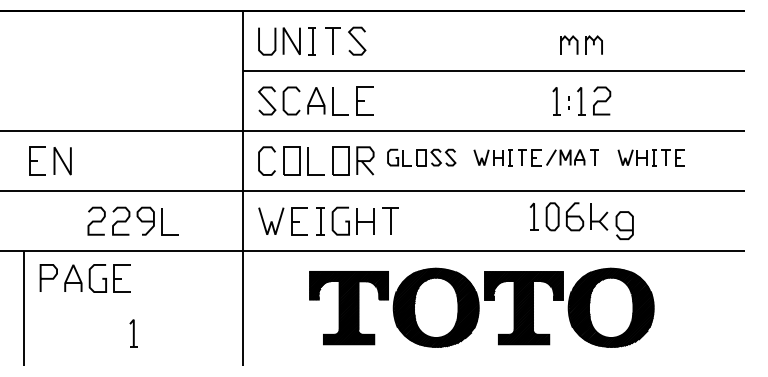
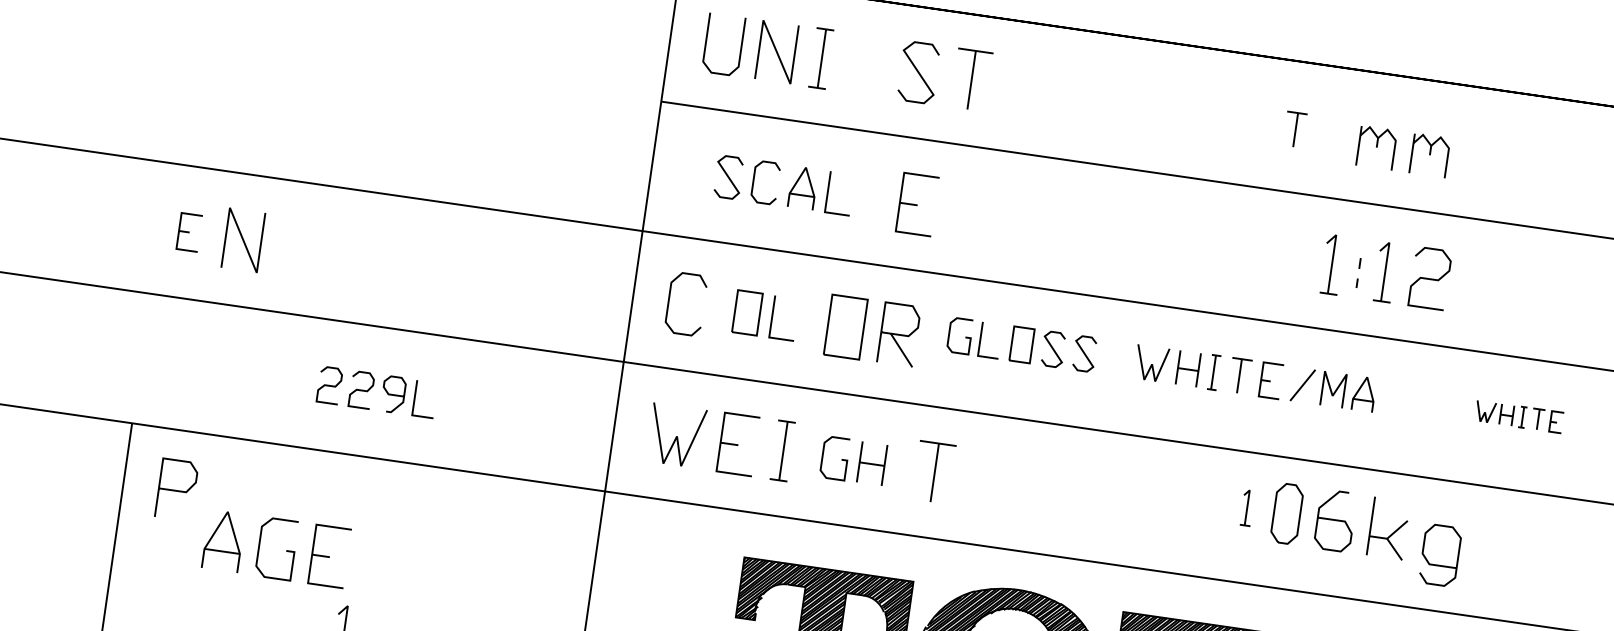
part: (332, 40) -> (971, 78), moved
part: (303, 100) -> (783, 184), size x0.7
part: (594, 157) -> (1295, 129), moved
part: (650, 157) -> (1517, 415), size x0.6
part: (37, 160) -> (189, 231), size x0.6
part: (303, 160) -> (765, 314), size x0.7
part: (534, 216) -> (1247, 507), size x0.6
part: (132, 220) -> (376, 390), size x0.6
part: (352, 220) -> (852, 459), size x0.7
part: (97, 278) -> (275, 548), moved

